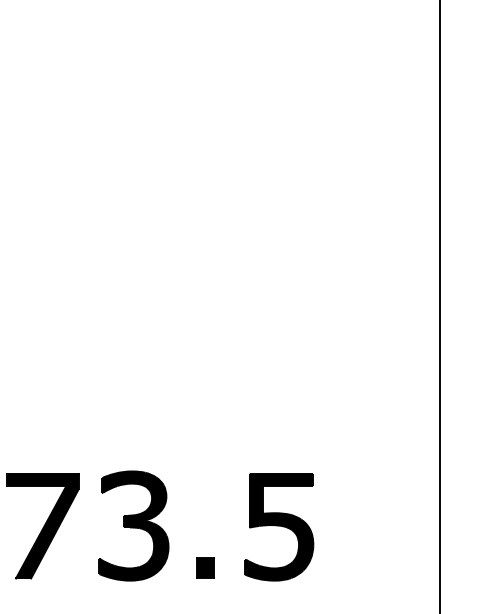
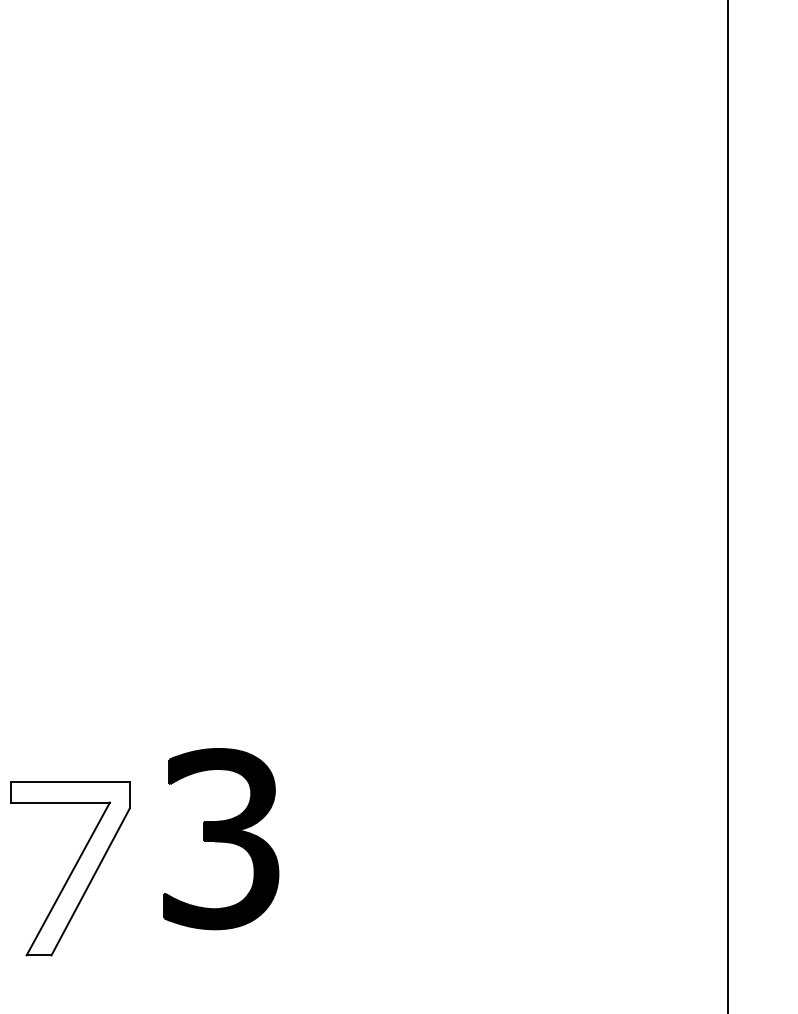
fill: (42, 525) -> (70, 867), removed
part: (133, 525) -> (220, 838), moved
part: (279, 527) -> (461, 871), removed
part: (205, 567) -> (339, 937), removed

